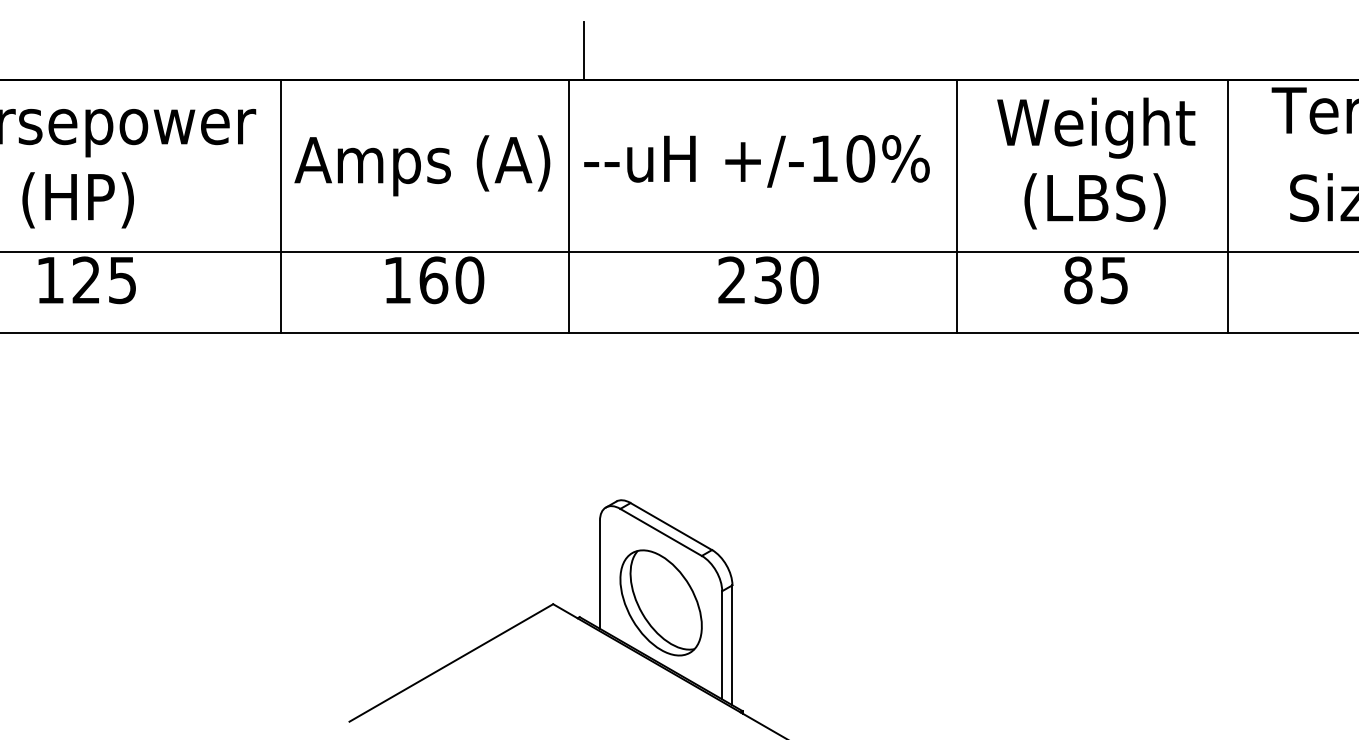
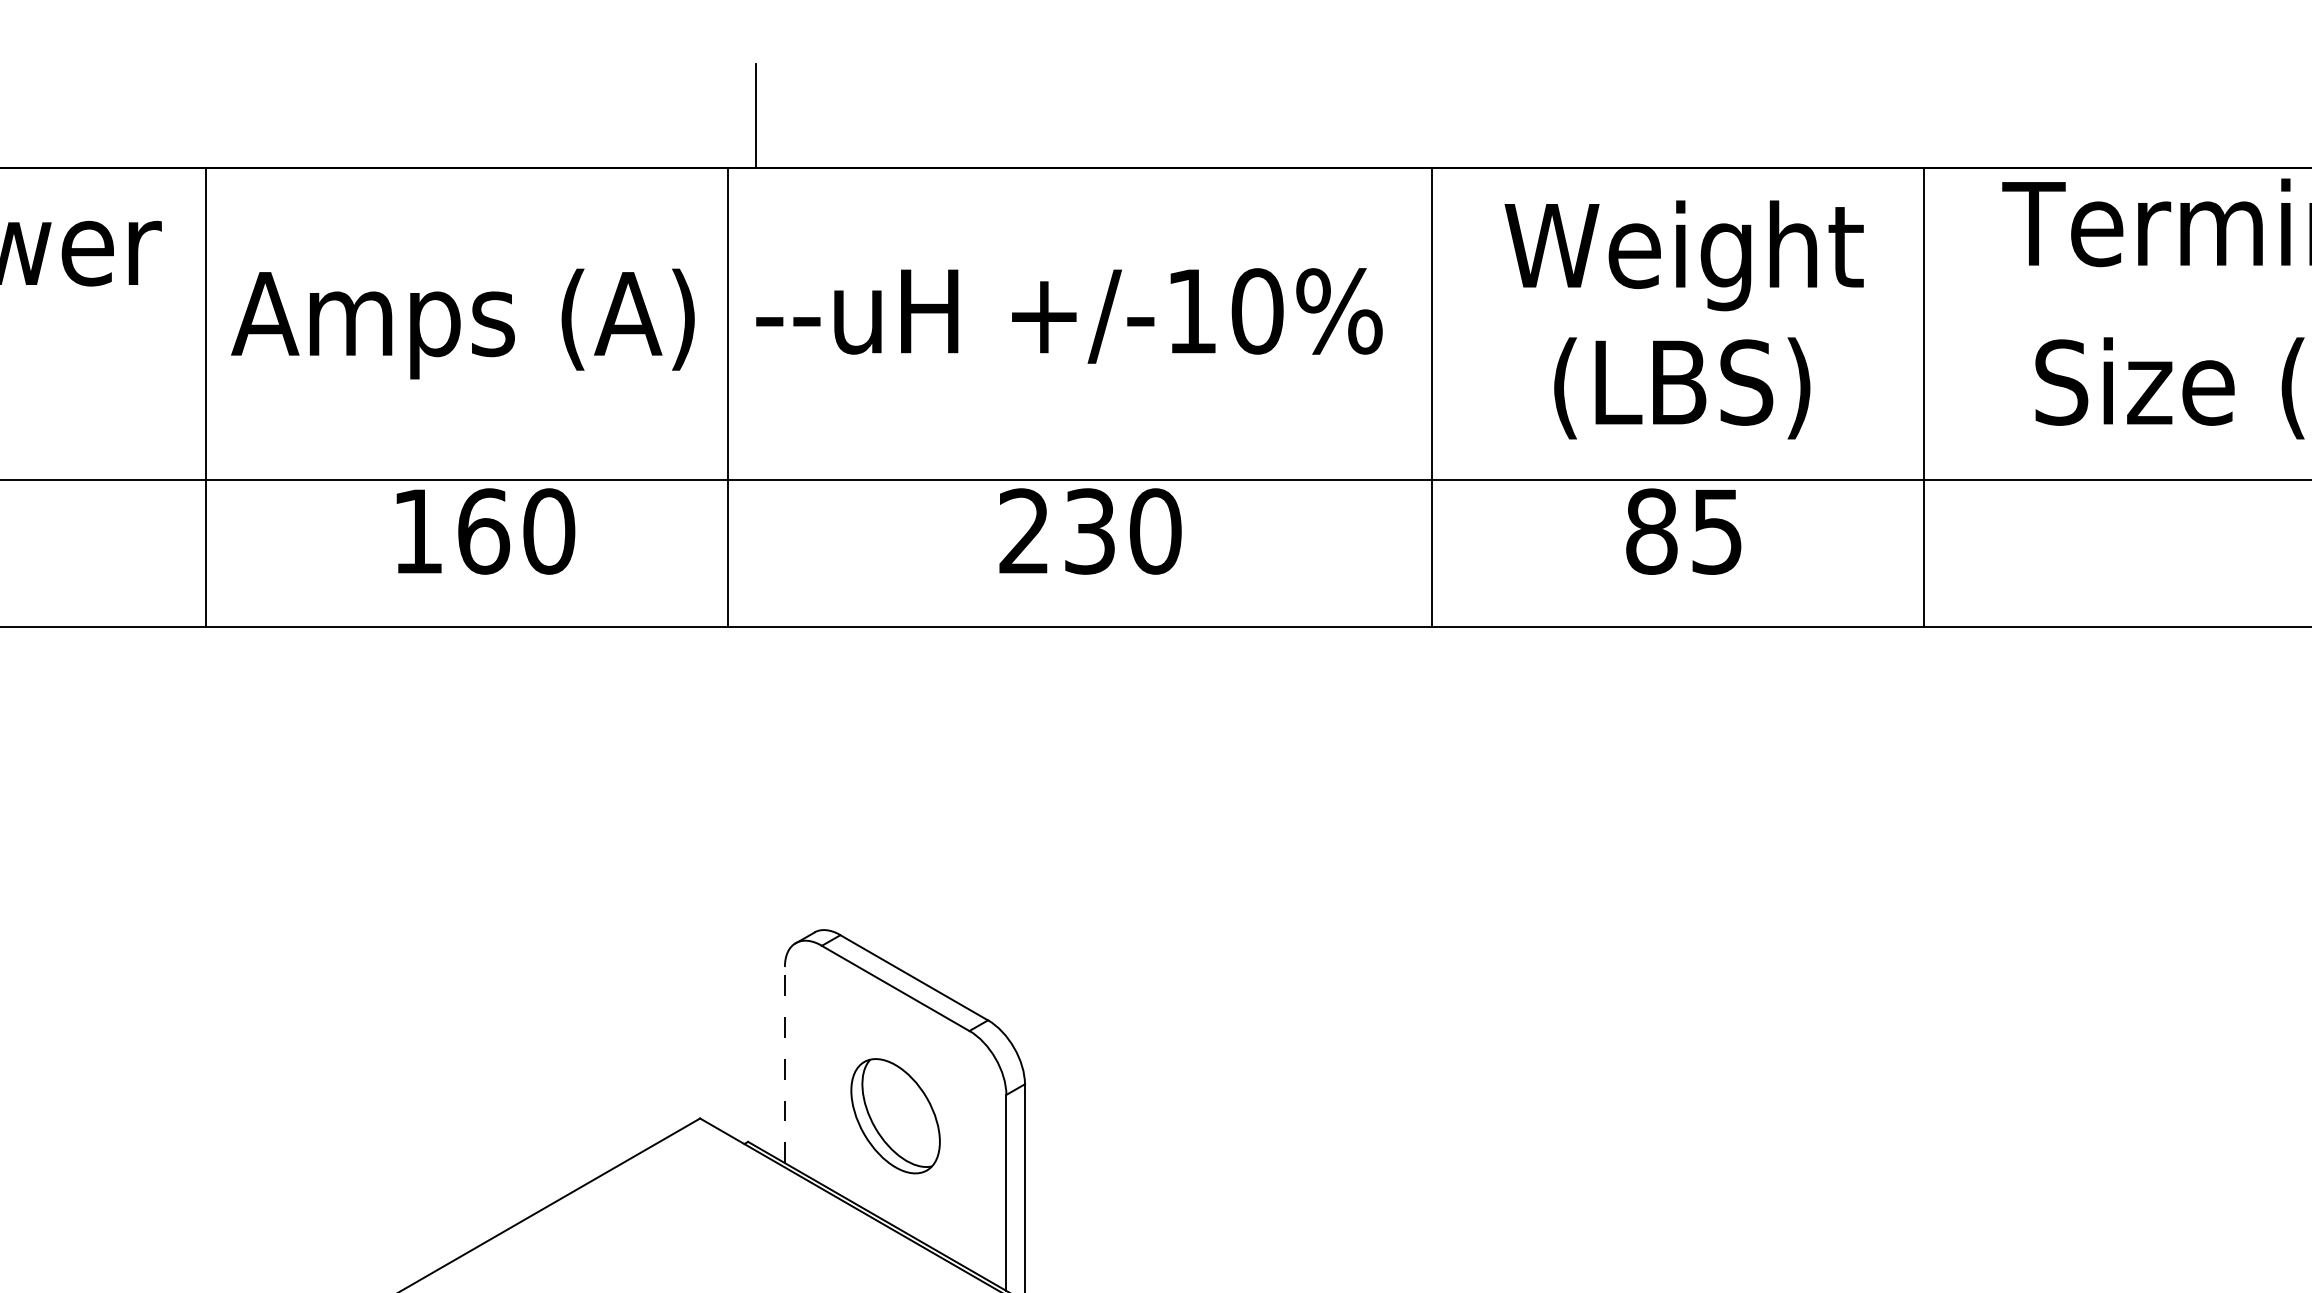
line: (599, 574) -> (784, 1064), solid -> dashed
part: (660, 602) -> (894, 1115), size x0.6

